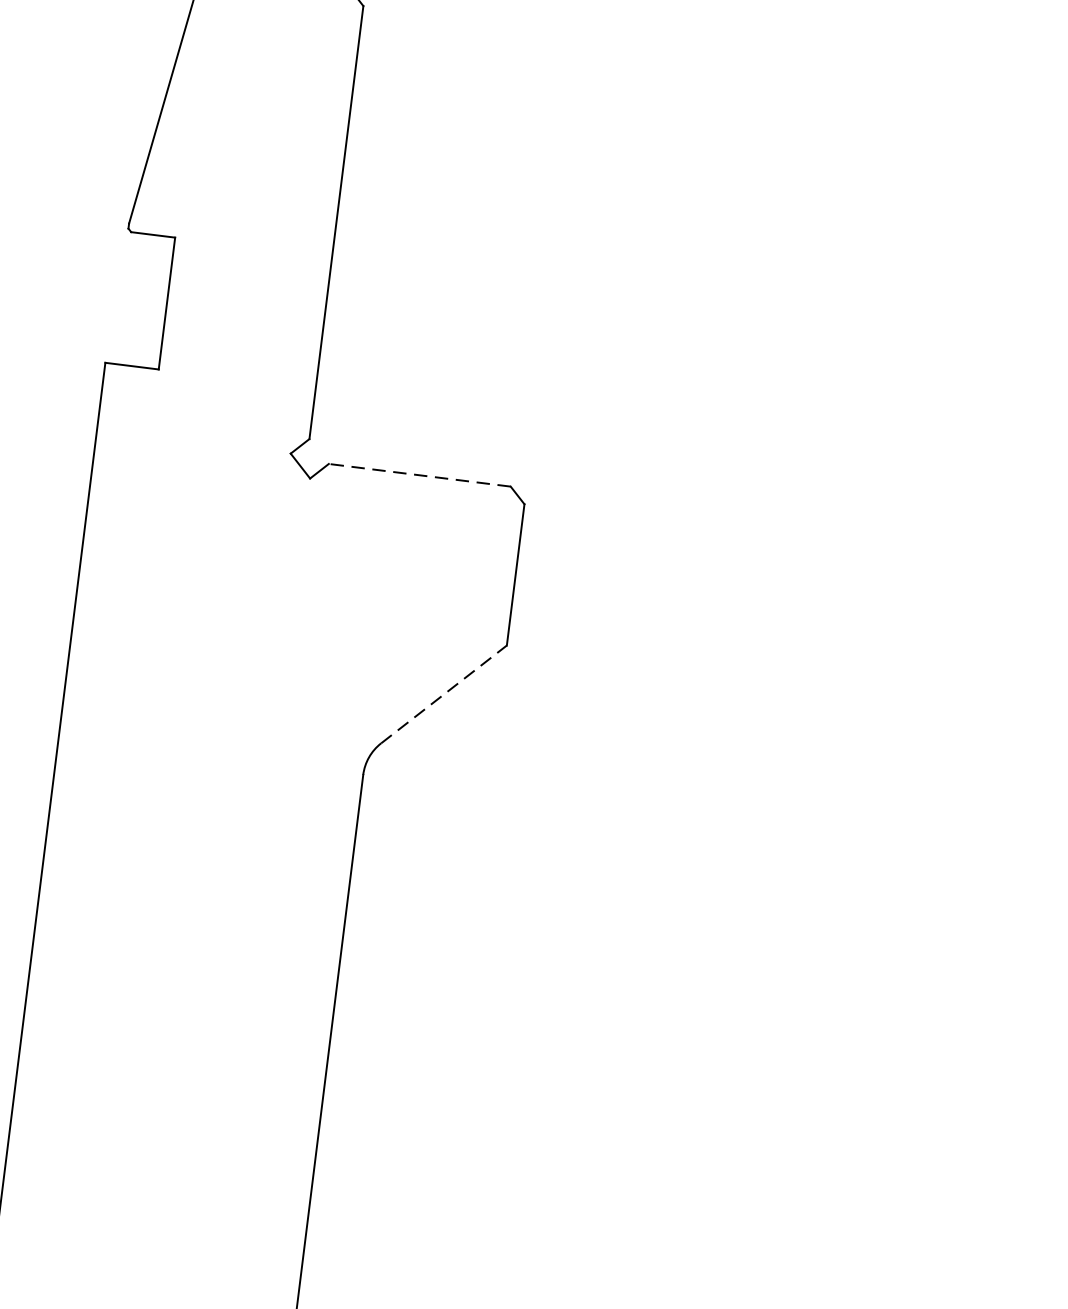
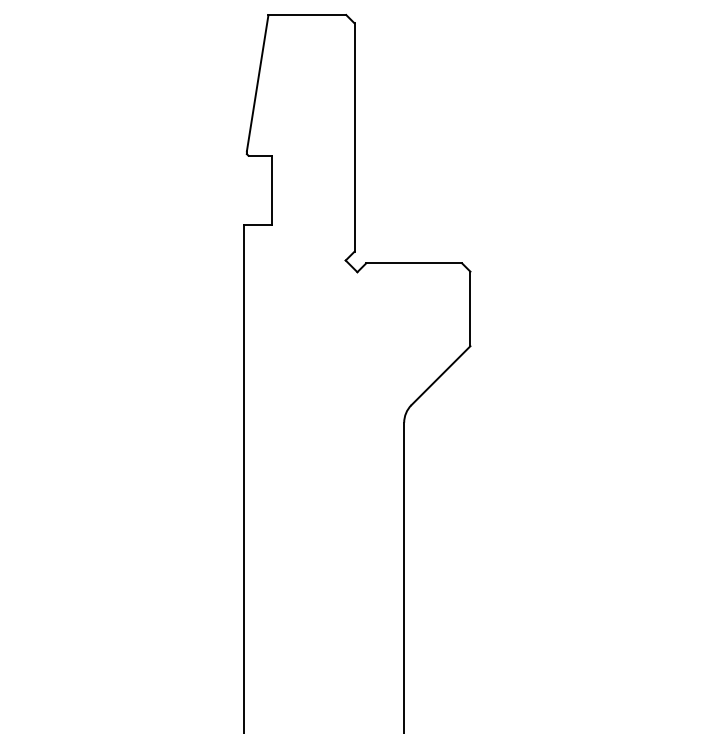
line: (420, 475) -> (414, 263), dashed -> solid
line: (443, 693) -> (440, 375), dashed -> solid

